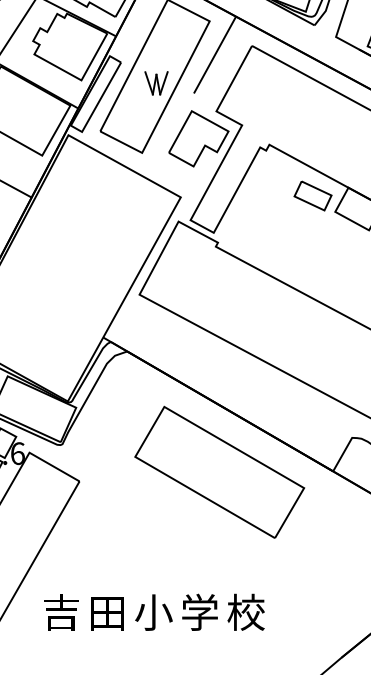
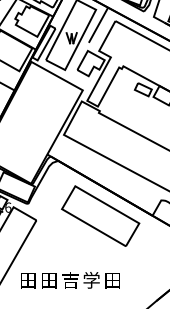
text: (245, 610) -> (112, 279), 校 -> 田
text: (59, 612) -> (27, 280), 吉 -> 田
text: (153, 612) -> (70, 280), 小 -> 吉

